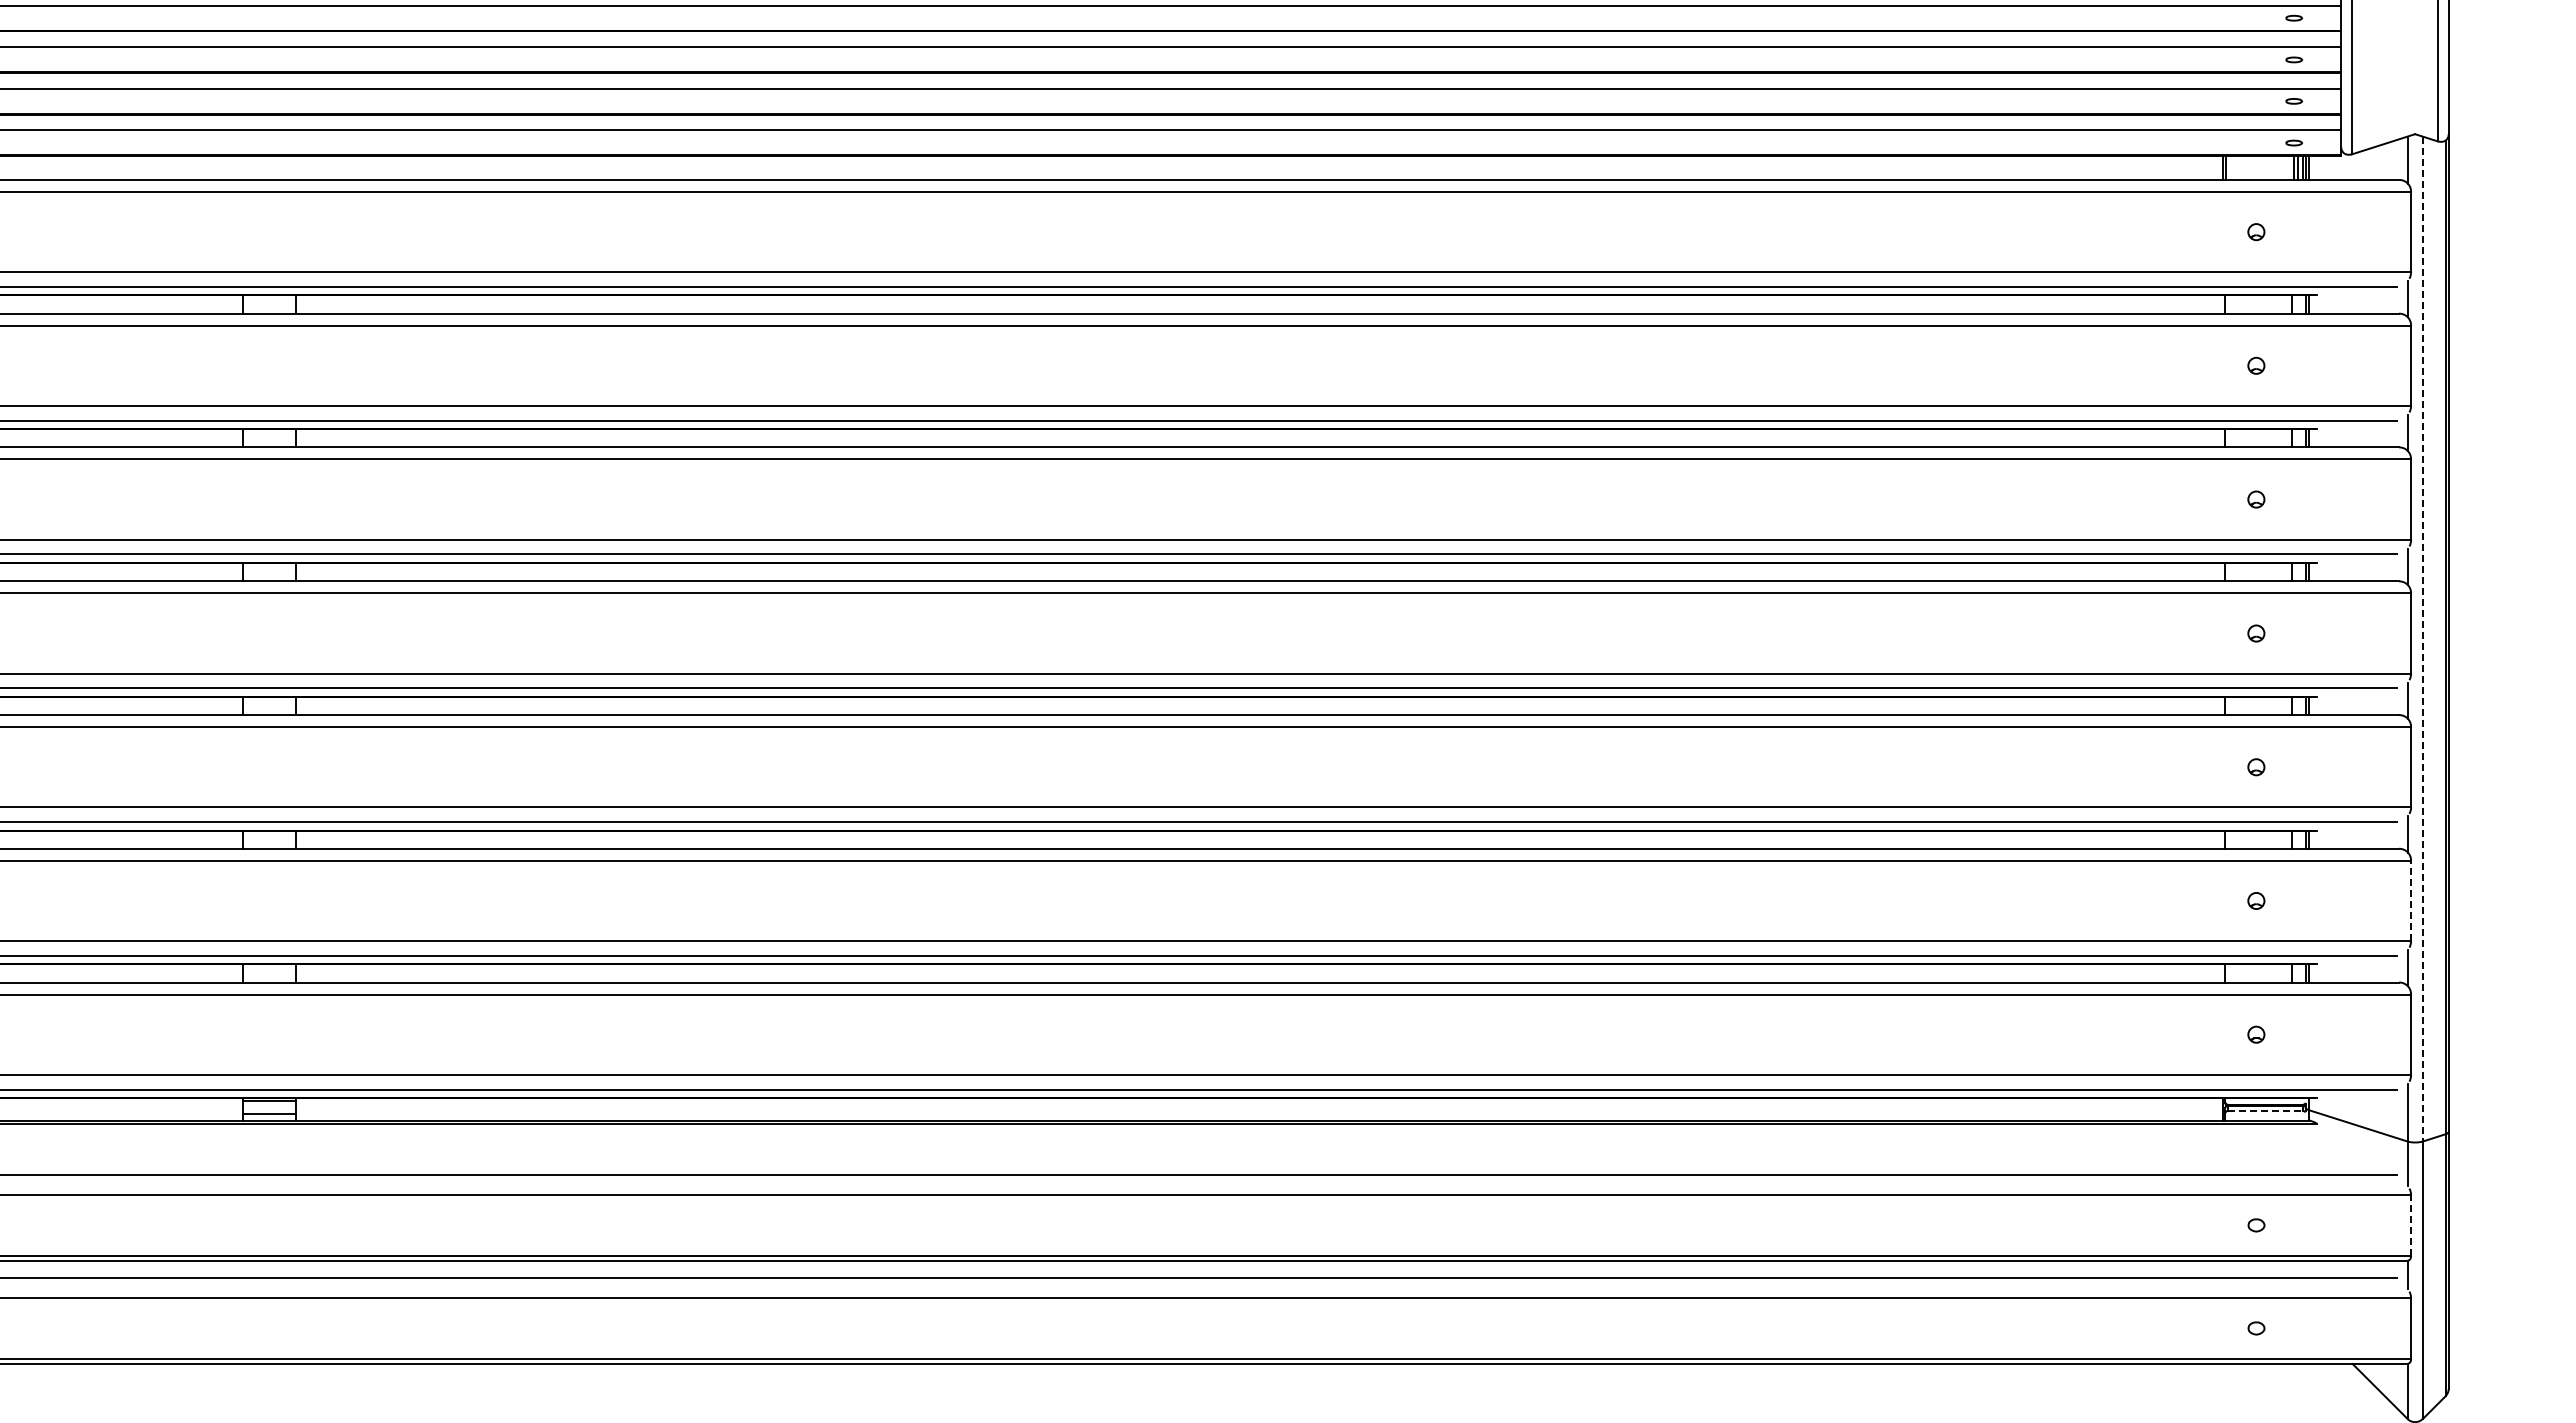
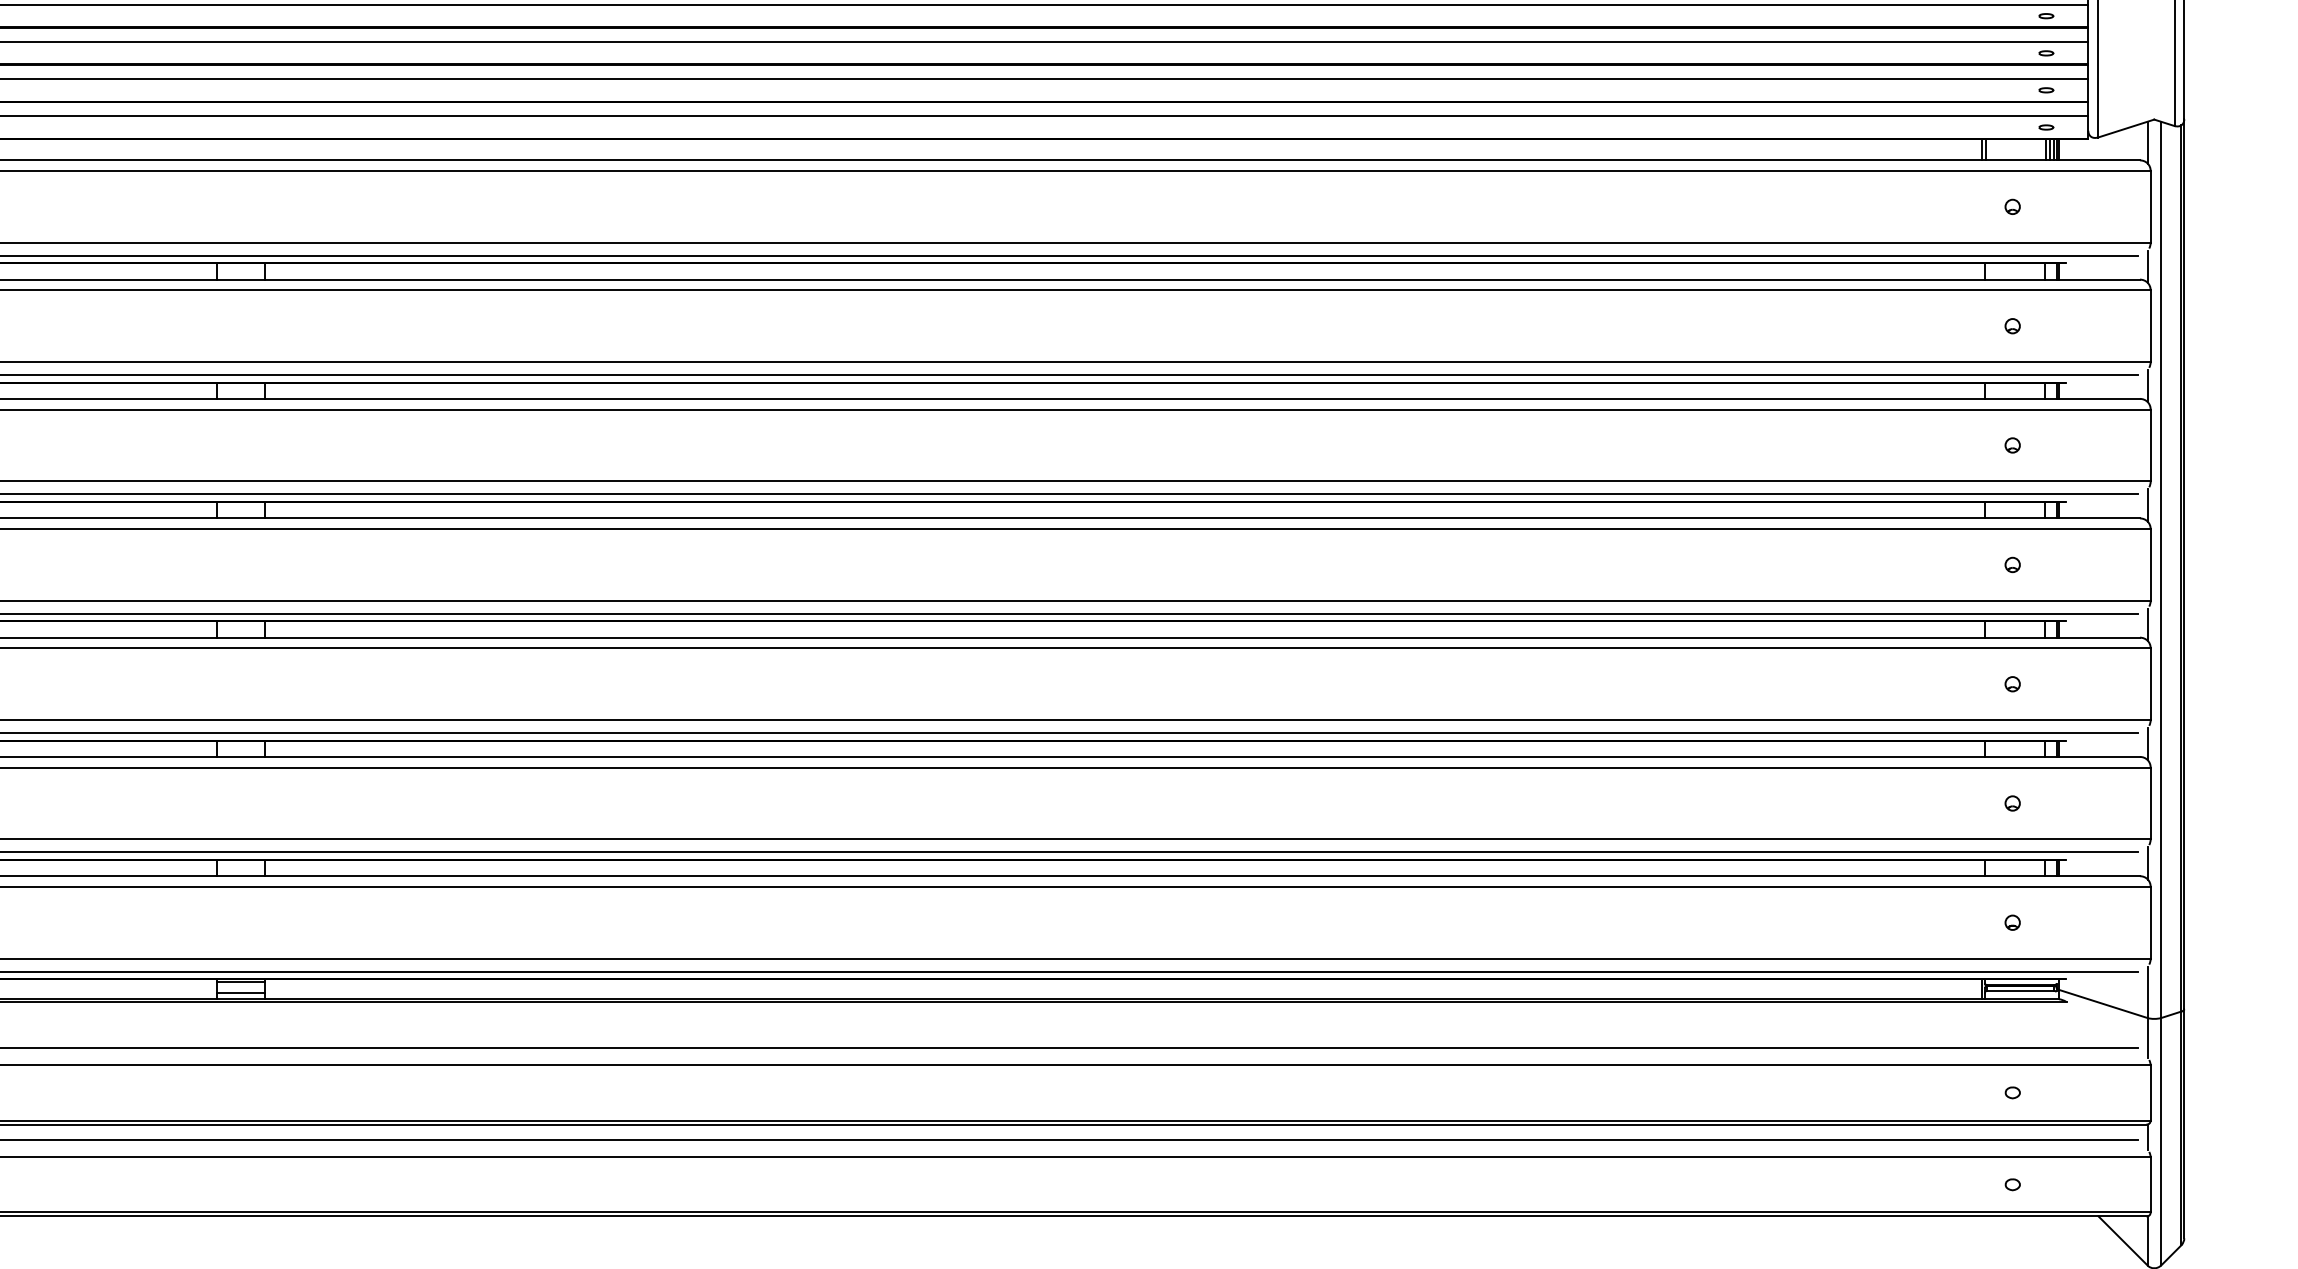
line: (2422, 639) -> (2160, 570), dashed -> solid
line: (2411, 900) -> (2151, 803), dashed -> solid
line: (2265, 1111) -> (2020, 991), dashed -> solid
line: (2411, 1225) -> (2151, 1092), dashed -> solid

